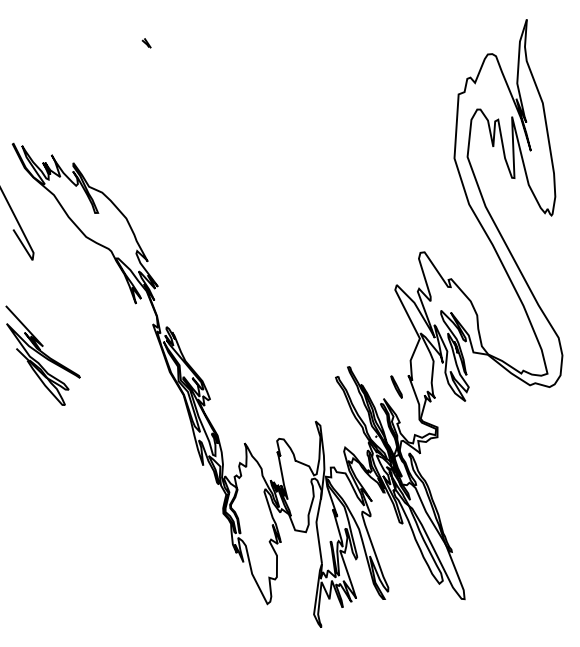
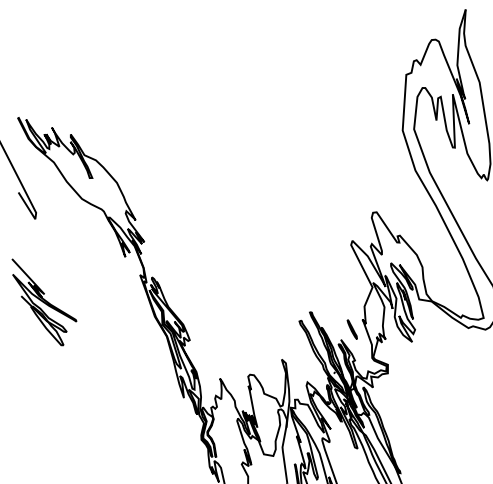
part: (146, 43) -> (134, 30), removed

